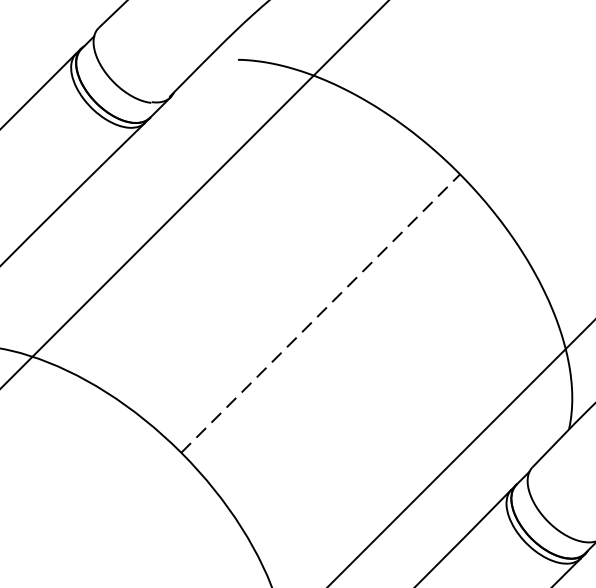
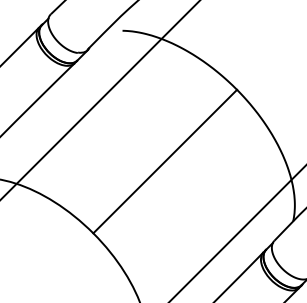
line: (321, 313) -> (165, 161), dashed -> solid

